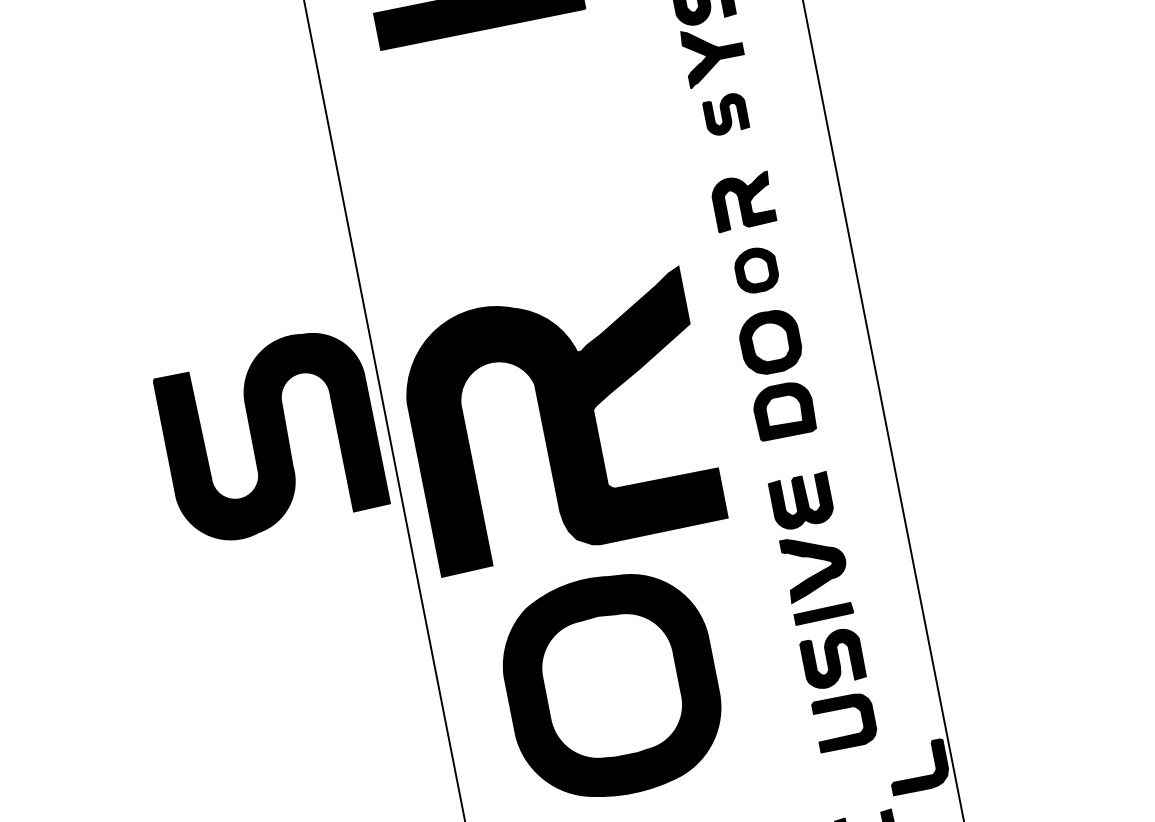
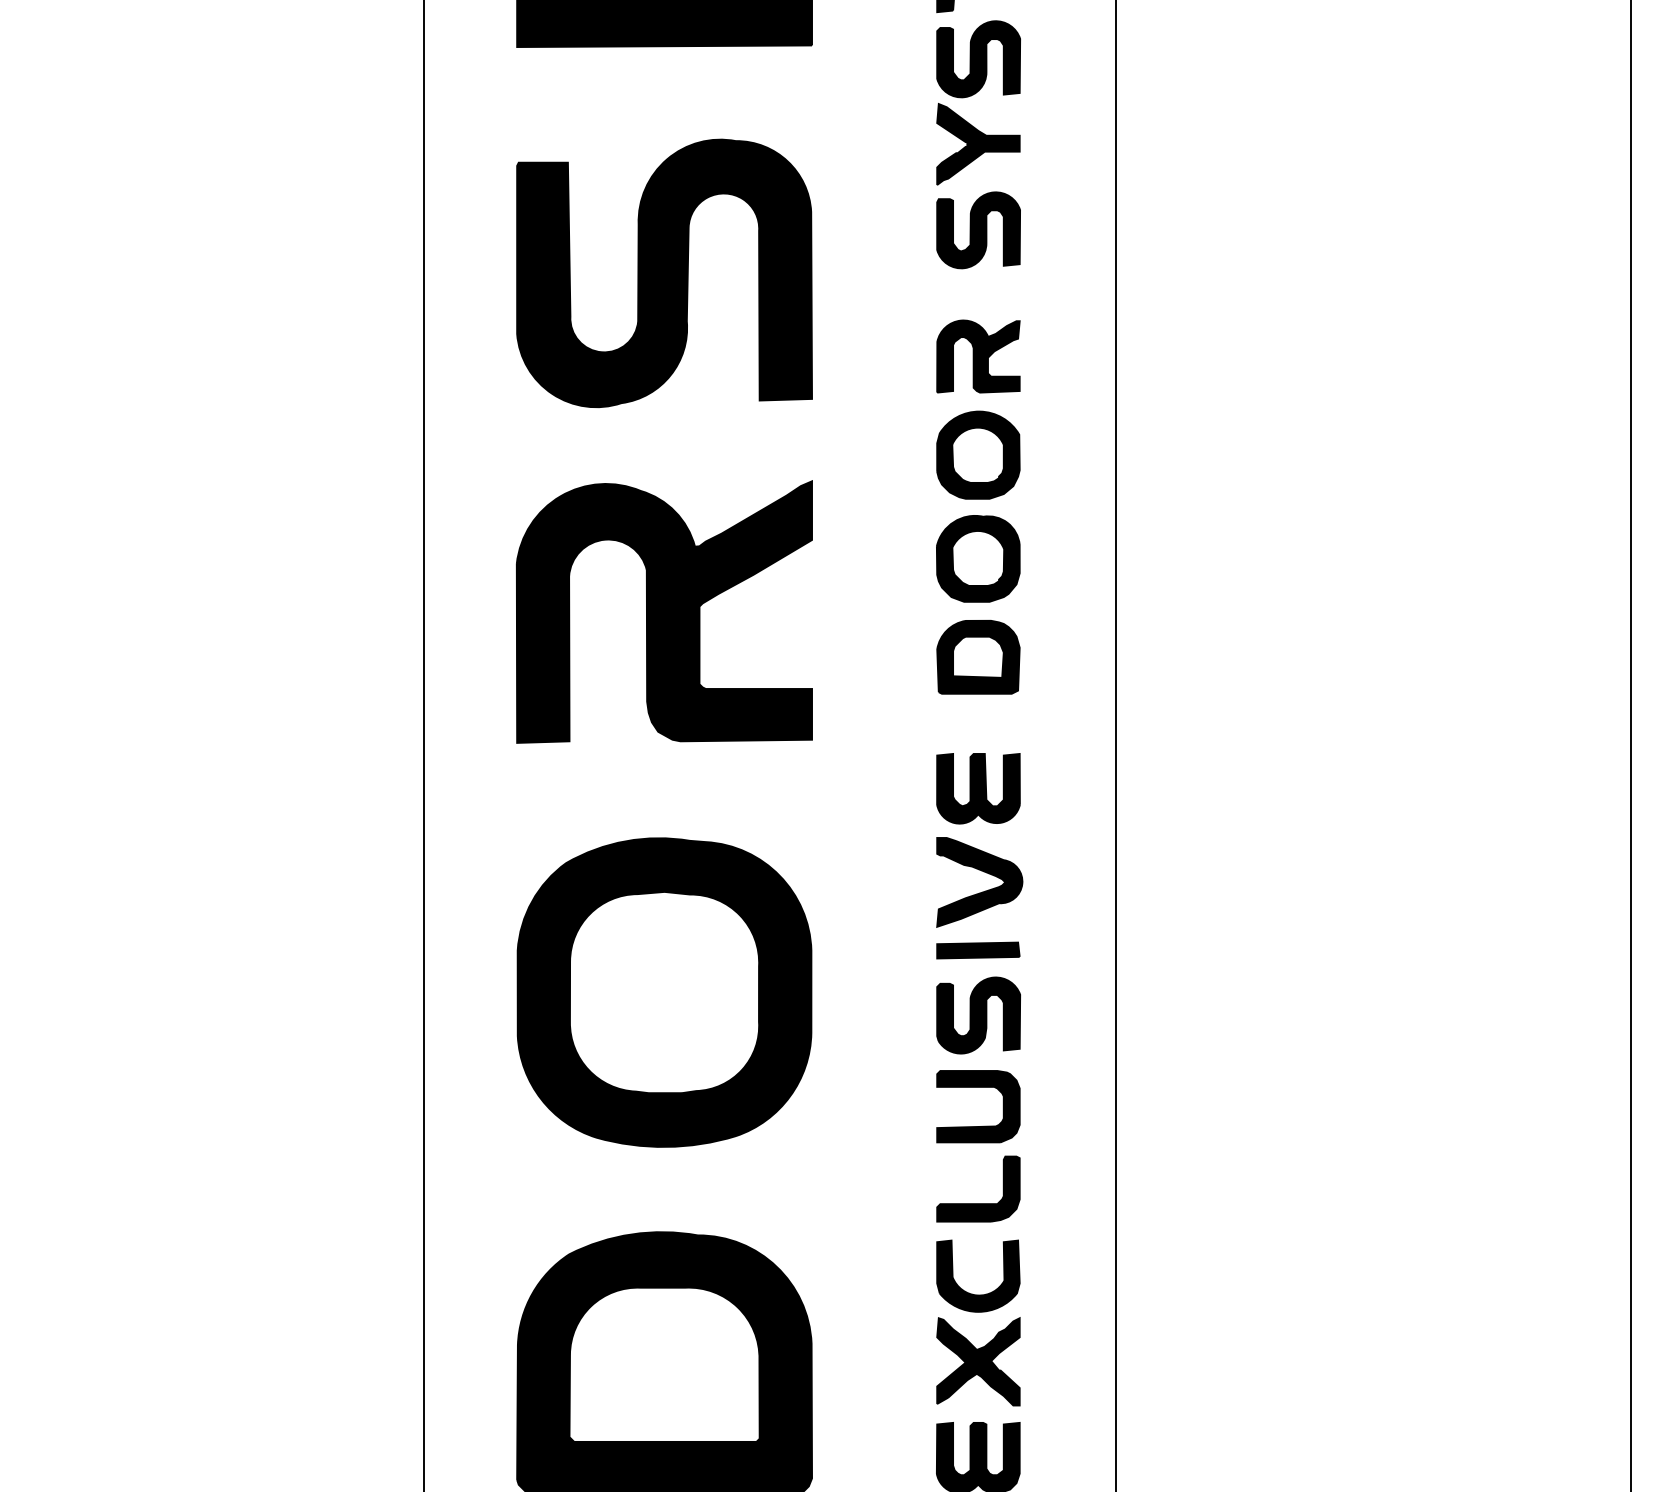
part: (726, 114) -> (978, 230), size x1.43
part: (756, 269) -> (978, 454), size x1.43
part: (560, 421) -> (664, 611), size x0.71
part: (270, 436) -> (664, 273), moved
part: (920, 777) -> (978, 1203), moved

